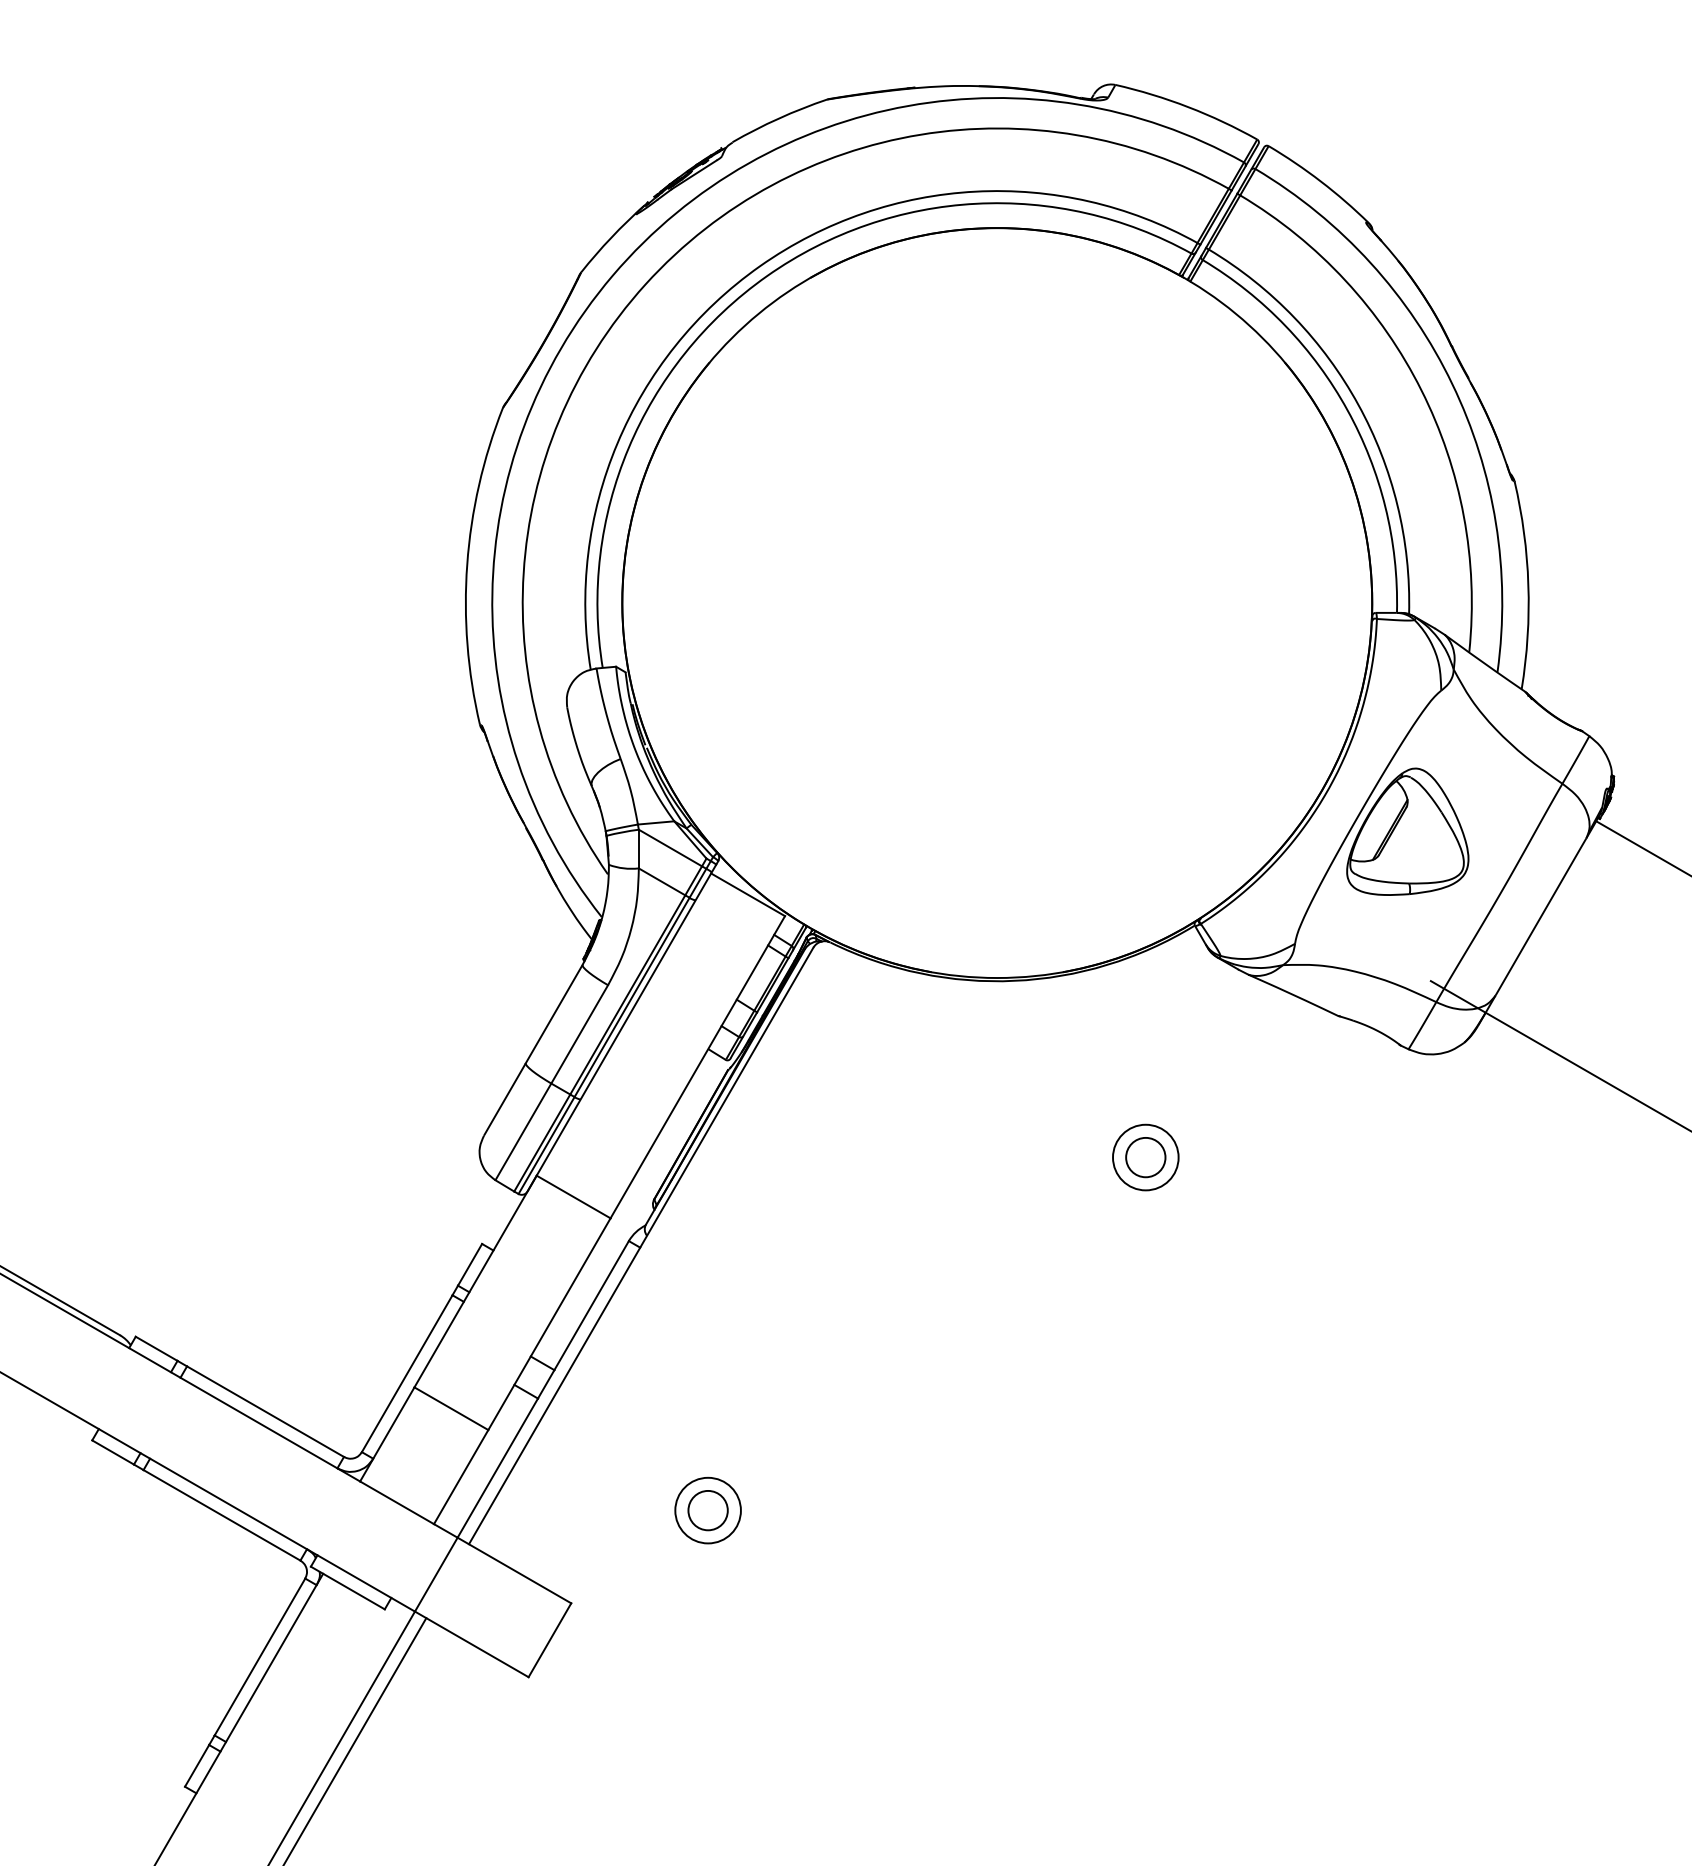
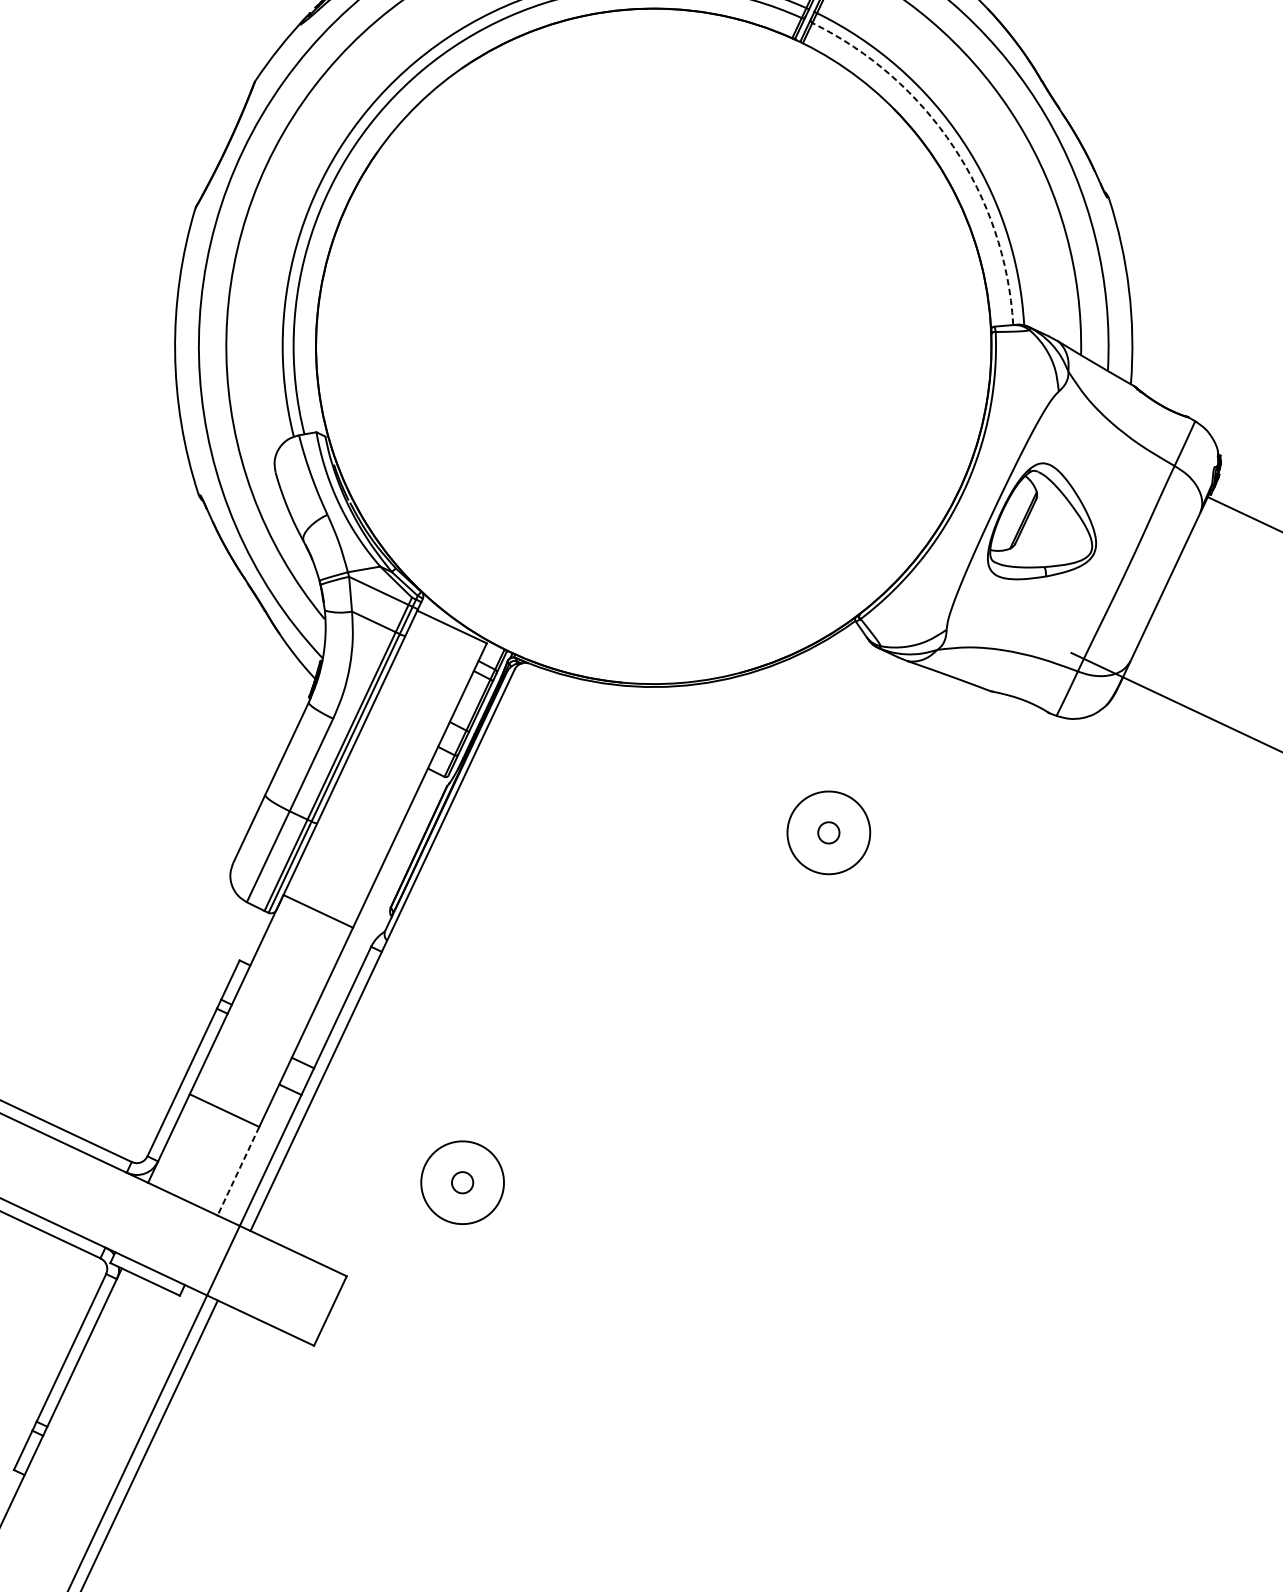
arc: (1347, 410) -> (953, 147), solid -> dashed
circle: (1145, 1157) -> (828, 832), size x0.6
circle: (1145, 1157) -> (828, 832), size x1.4
line: (460, 1477) -> (237, 1171), solid -> dashed
circle: (707, 1510) -> (462, 1182), size x0.6
circle: (707, 1510) -> (462, 1182), size x1.4

